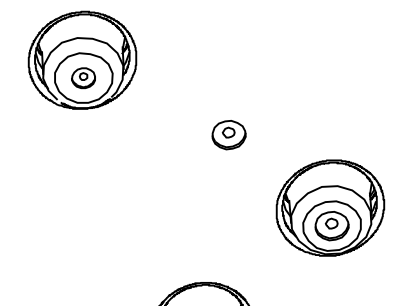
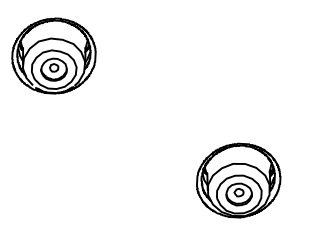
part: (83, 78) -> (53, 70), size x1.43
part: (228, 135) -> (163, 120), removed

